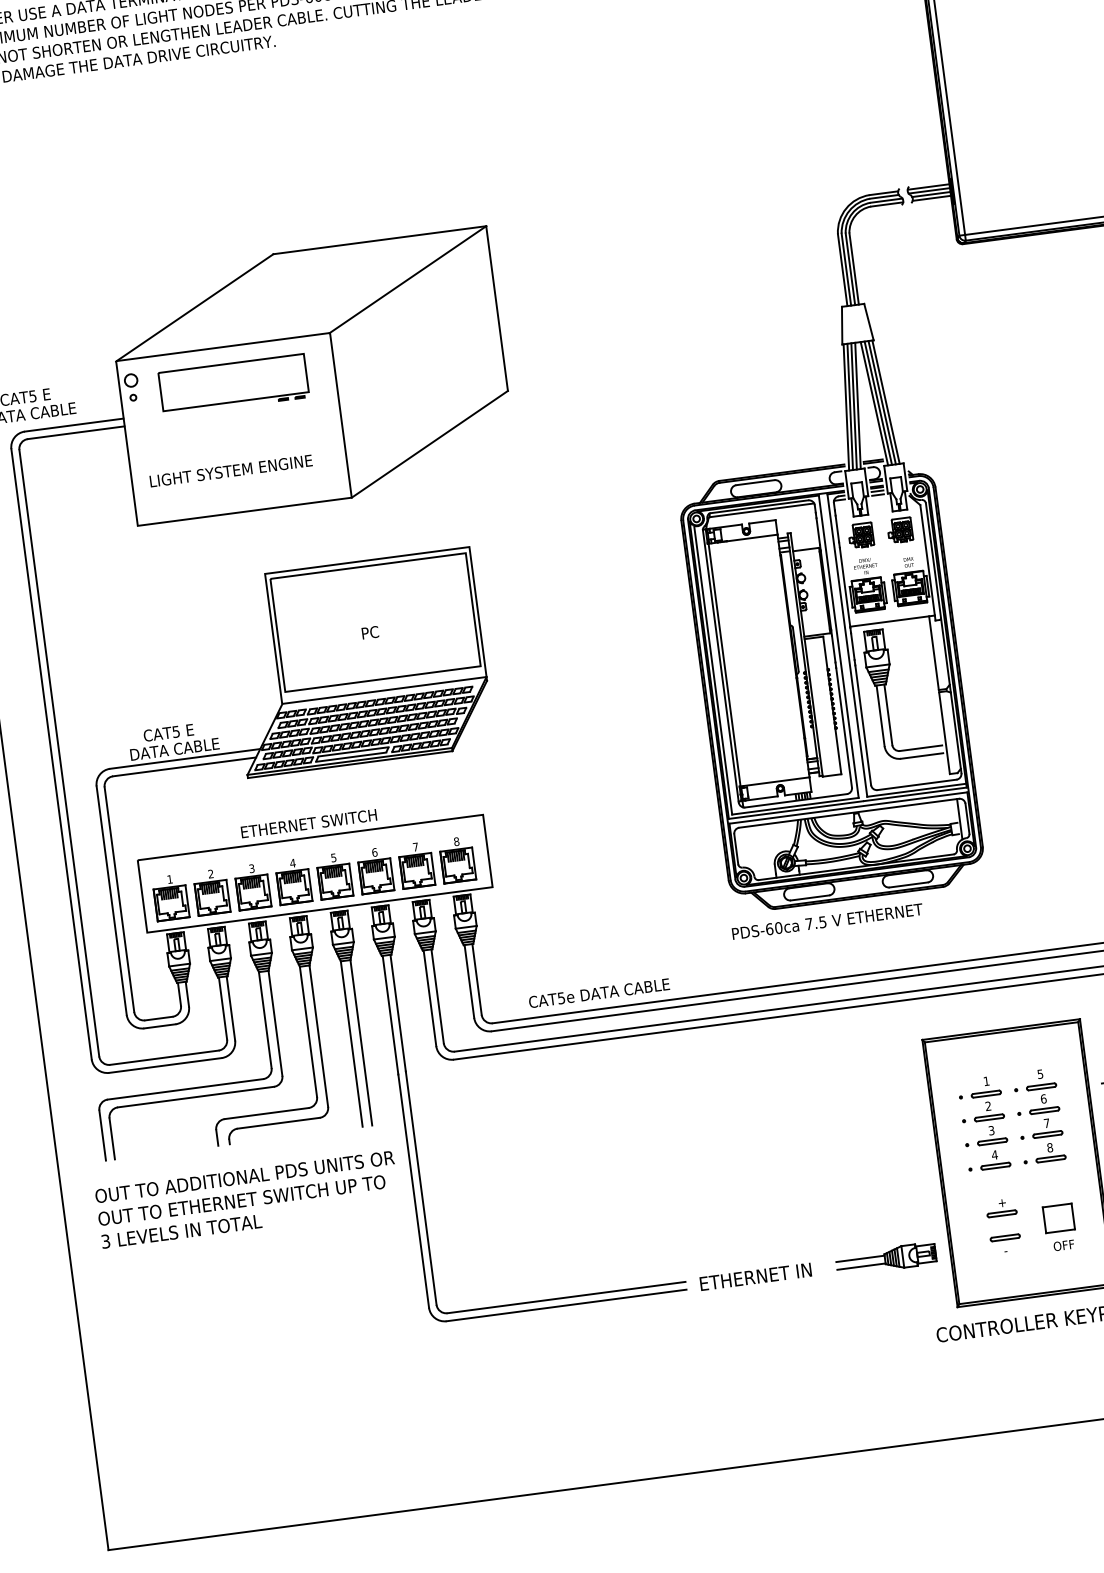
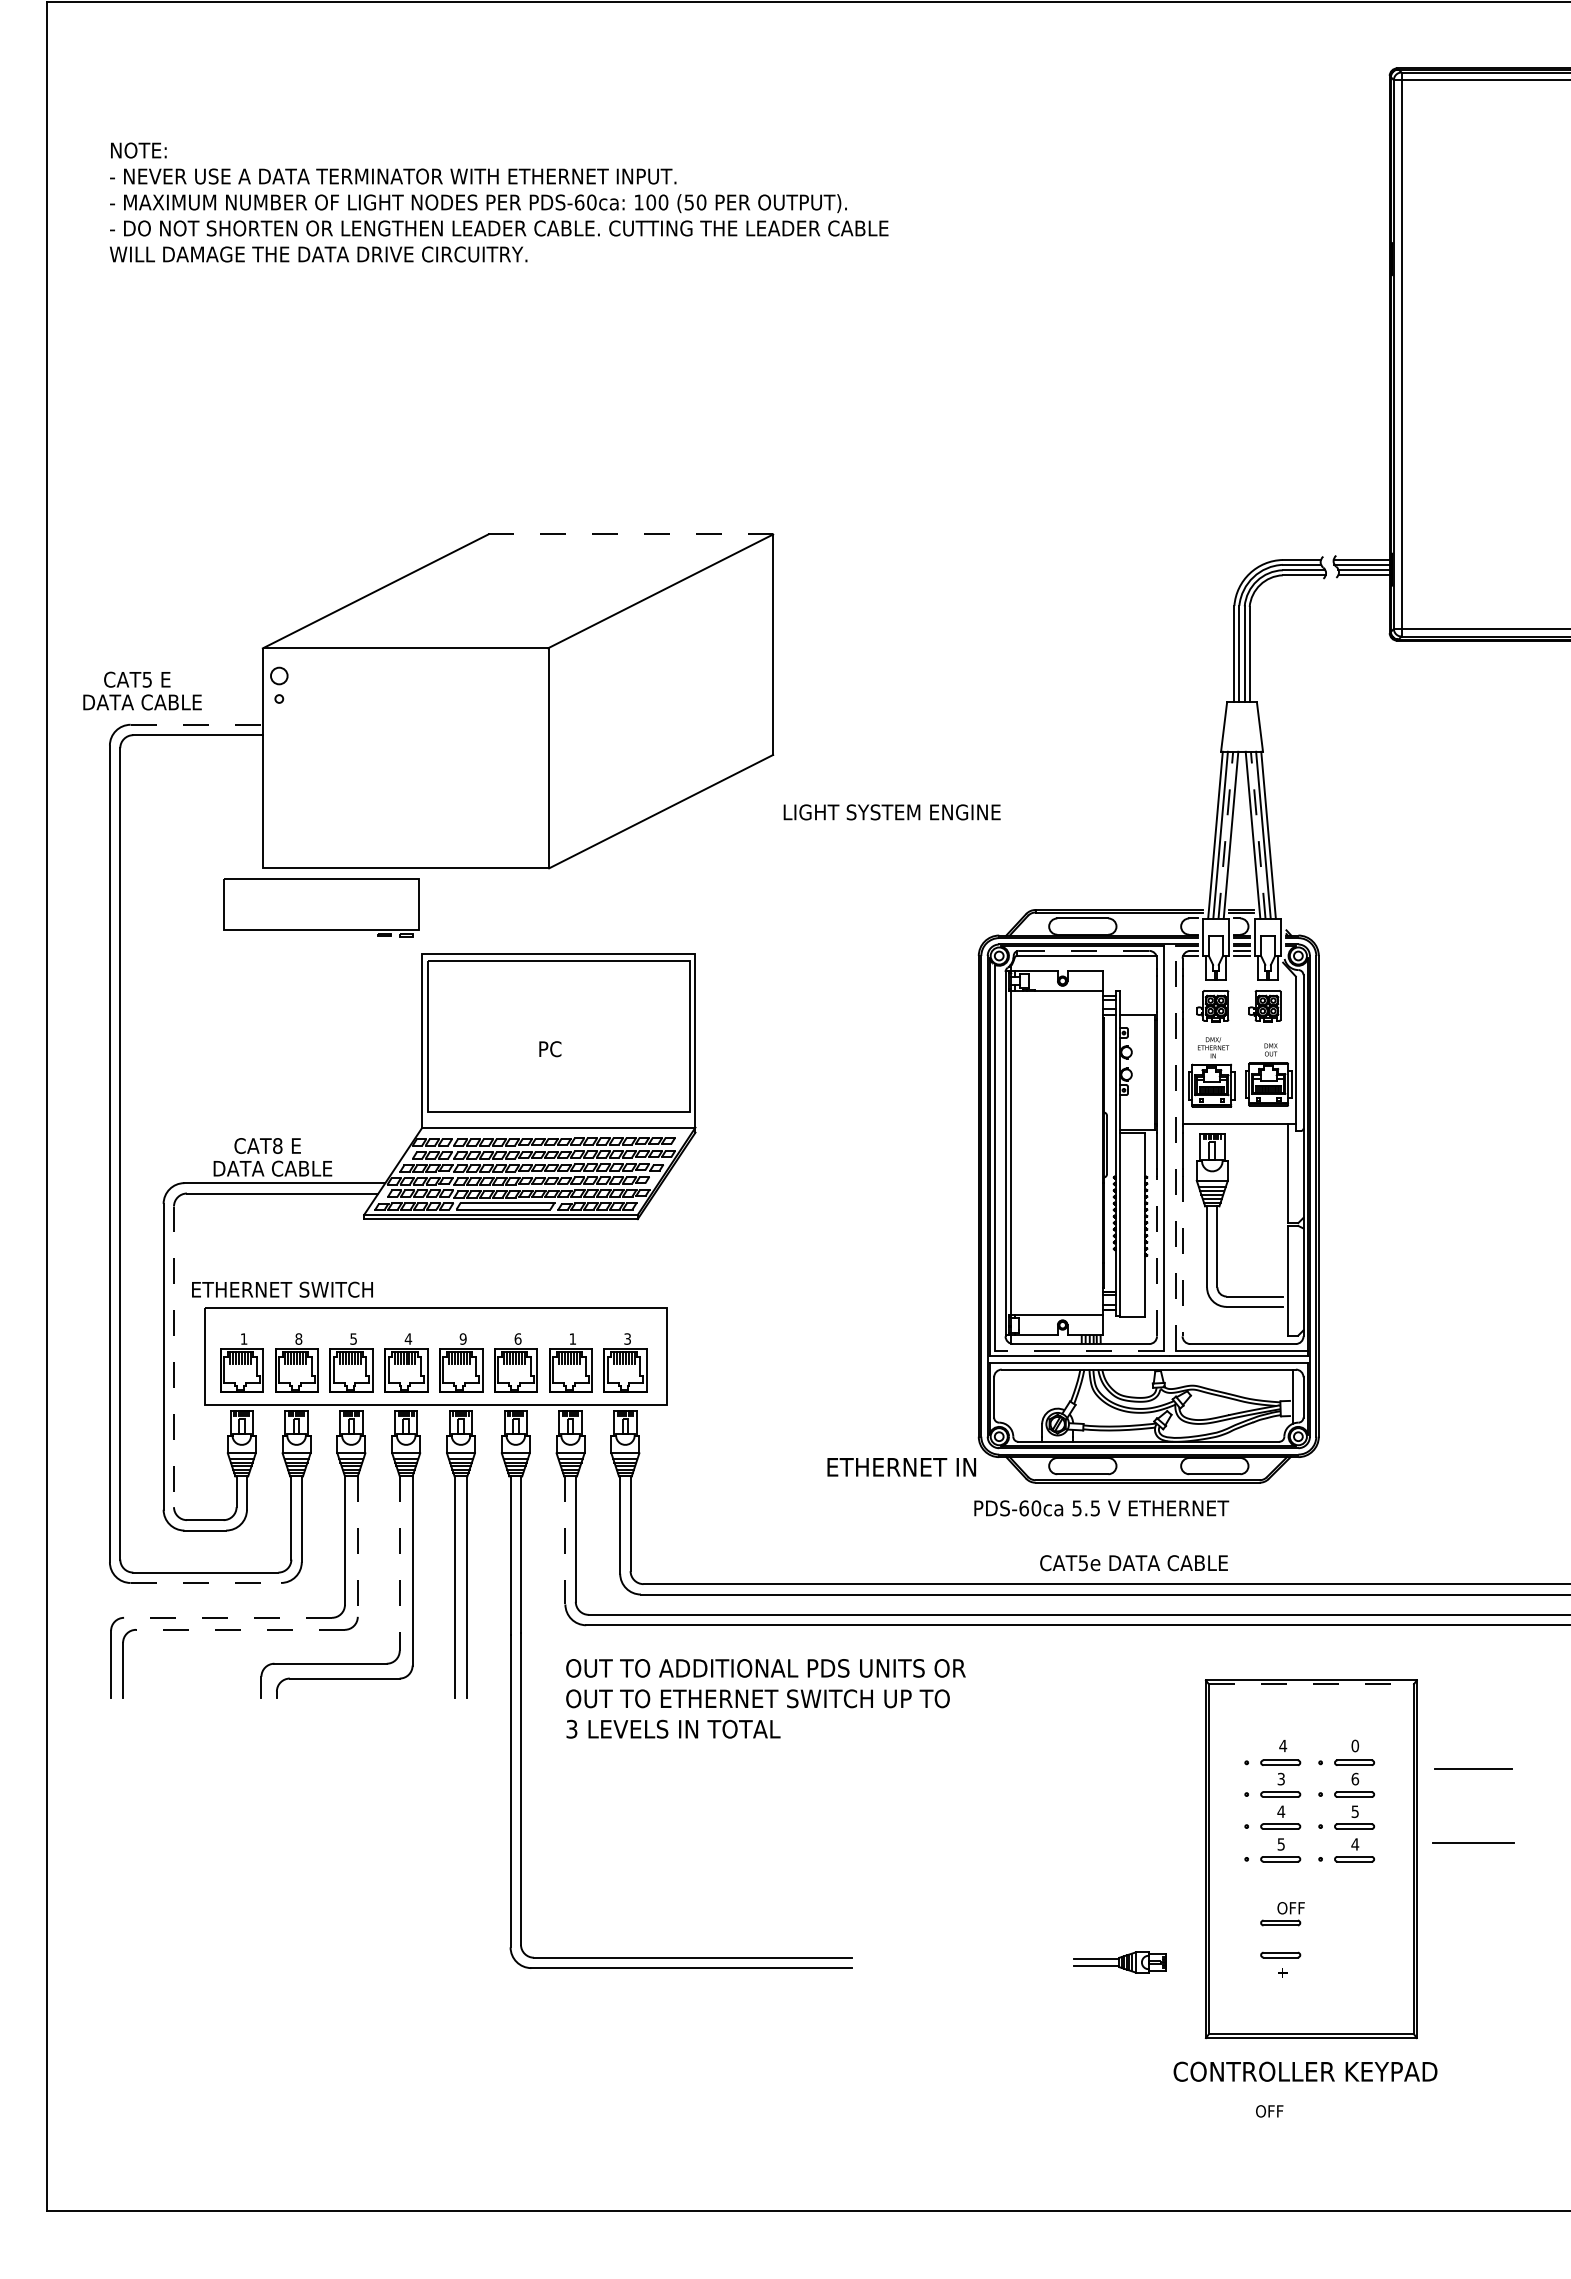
line: (380, 240) -> (631, 534), solid -> dashed
part: (233, 384) -> (321, 907), moved
line: (878, 403) -> (1258, 835), solid -> dashed
line: (853, 406) -> (1225, 835), solid -> dashed
line: (74, 424) -> (196, 724), solid -> dashed
text: (230, 471) -> (891, 812), moved
line: (759, 506) -> (1083, 950), solid -> dashed
line: (847, 645) -> (1175, 1148), solid -> dashed
line: (863, 725) -> (1182, 1256), solid -> dashed
line: (843, 727) -> (1156, 1255), solid -> dashed
text: (175, 731) -> (277, 1145), CAT5 -> CAT8
line: (795, 806) -> (1079, 1351), solid -> dashed
text: (308, 823) -> (282, 1289), moved
text: (456, 841) -> (627, 1338), 8 -> 3
text: (415, 846) -> (572, 1338), 7 -> 1
text: (333, 857) -> (462, 1338), 5 -> 9
text: (251, 868) -> (353, 1338), 3 -> 5
text: (210, 873) -> (298, 1338), 2 -> 8
line: (119, 900) -> (174, 1357), solid -> dashed
text: (808, 924) -> (1076, 1508), 7.5 -> 5.5
text: (598, 993) -> (1133, 1563), moved
line: (430, 998) -> (565, 1540), solid -> dashed
line: (275, 1024) -> (357, 1547), solid -> dashed
line: (308, 1032) -> (399, 1564), solid -> dashed
line: (1001, 1032) -> (1311, 1684), solid -> dashed
line: (165, 1065) -> (206, 1582), solid -> dashed
text: (1040, 1073) -> (1355, 1745), 5 -> 0
text: (986, 1081) -> (1283, 1746), 1 -> 4
line: (185, 1089) -> (228, 1617), solid -> dashed
line: (195, 1096) -> (239, 1629), solid -> dashed
text: (987, 1106) -> (1280, 1779), 2 -> 3
text: (1046, 1123) -> (1354, 1811), 7 -> 5
text: (991, 1130) -> (1281, 1811), 3 -> 4
text: (1050, 1147) -> (1355, 1844), 8 -> 4
text: (994, 1155) -> (1281, 1844), 4 -> 5
text: (247, 1199) -> (765, 1698), moved
text: (1008, 1202) -> (1290, 1908), + -> OFF
part: (1058, 1218) -> (1354, 1938), removed
text: (1063, 1245) -> (1269, 2111), moved
text: (1008, 1250) -> (1282, 1972), - -> +
part: (885, 1259) -> (1119, 1962), size x0.7
text: (755, 1277) -> (901, 1467), moved

